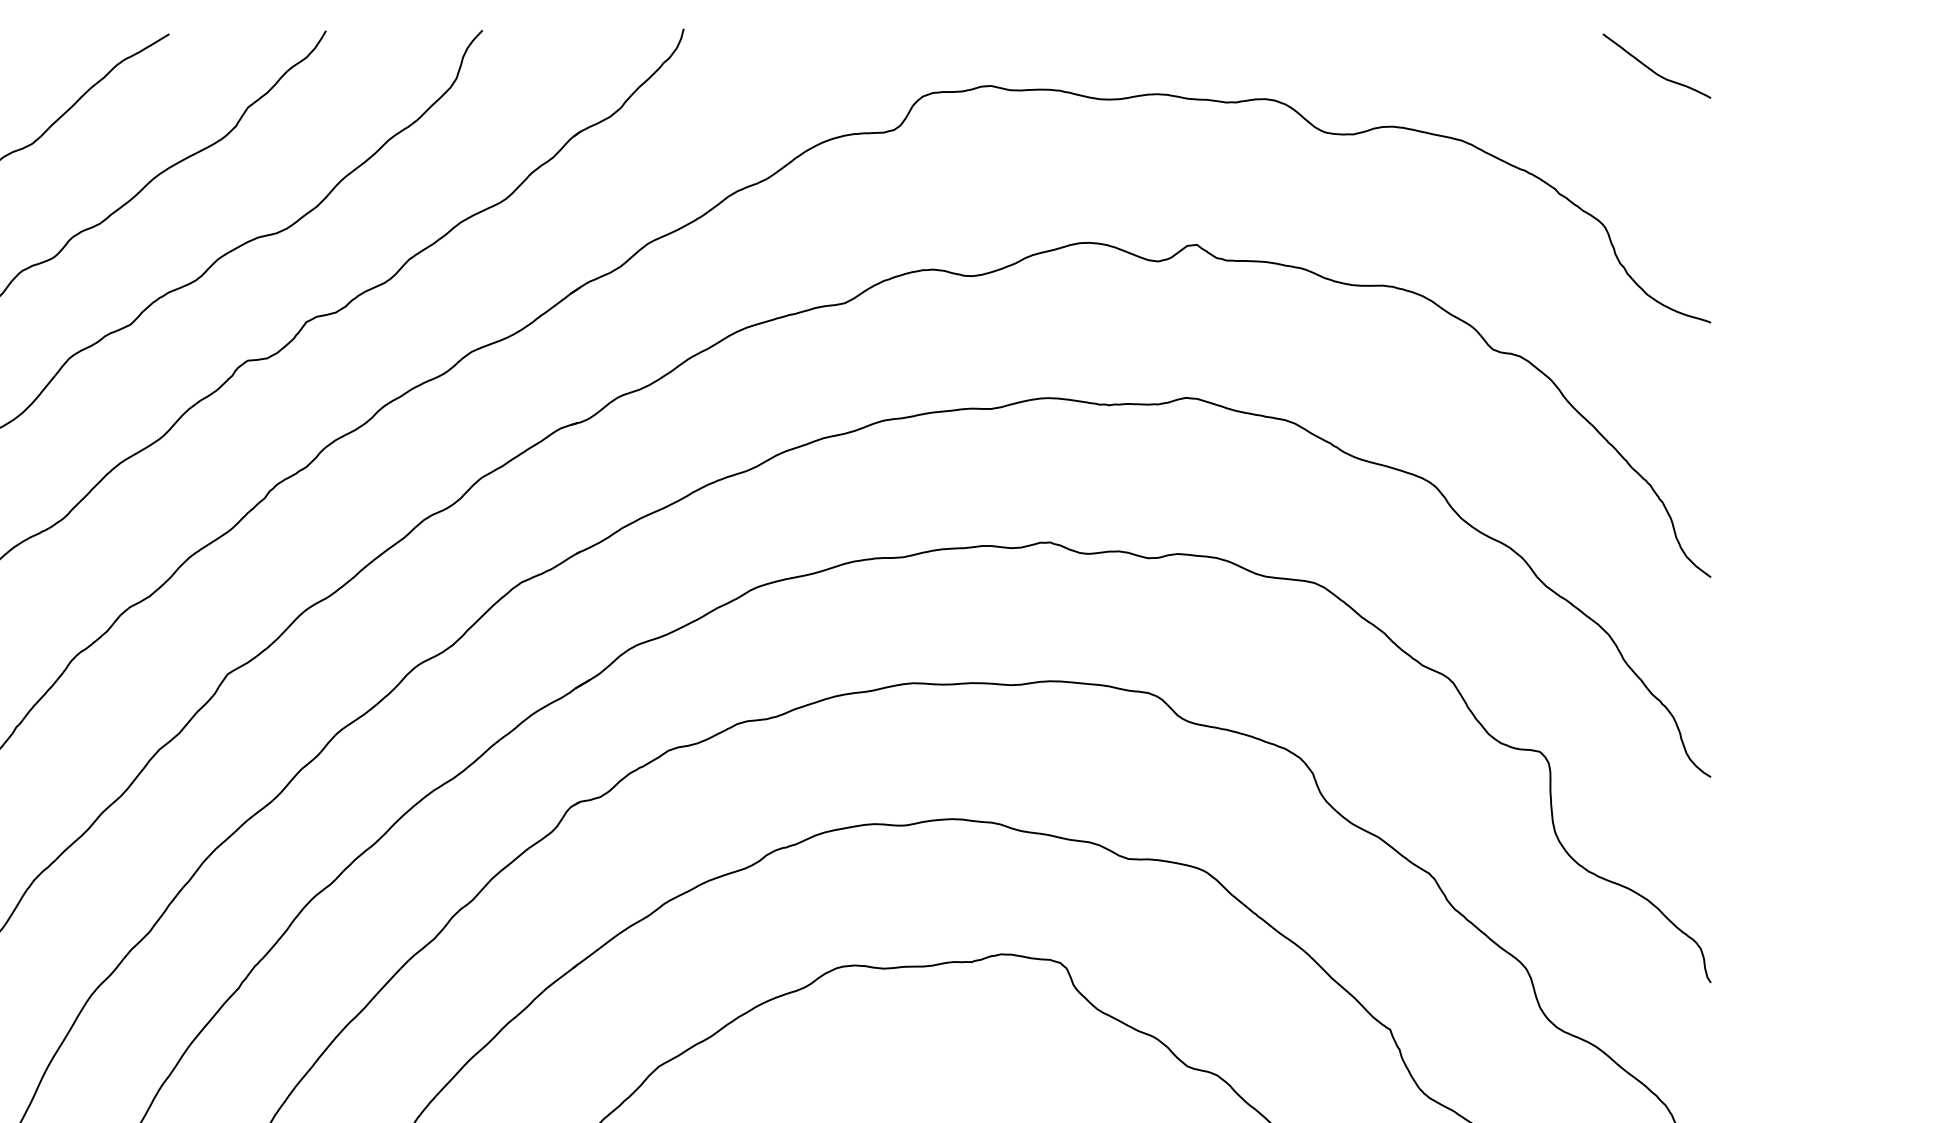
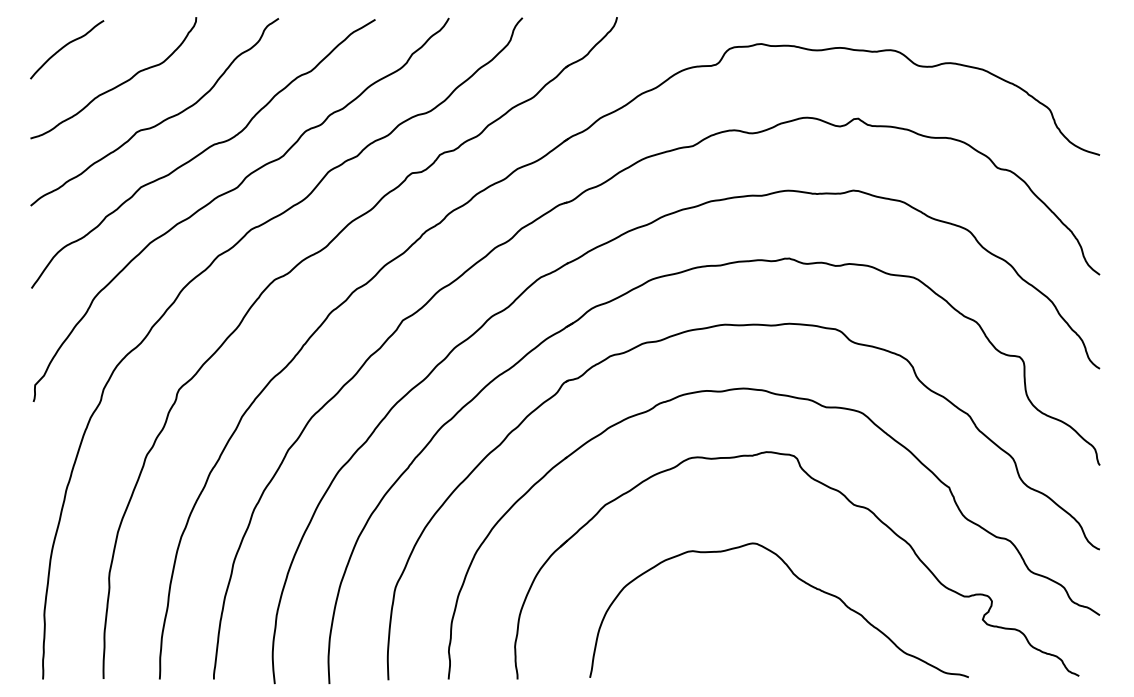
curve: (1652, 67) -> (1072, 35), removed

